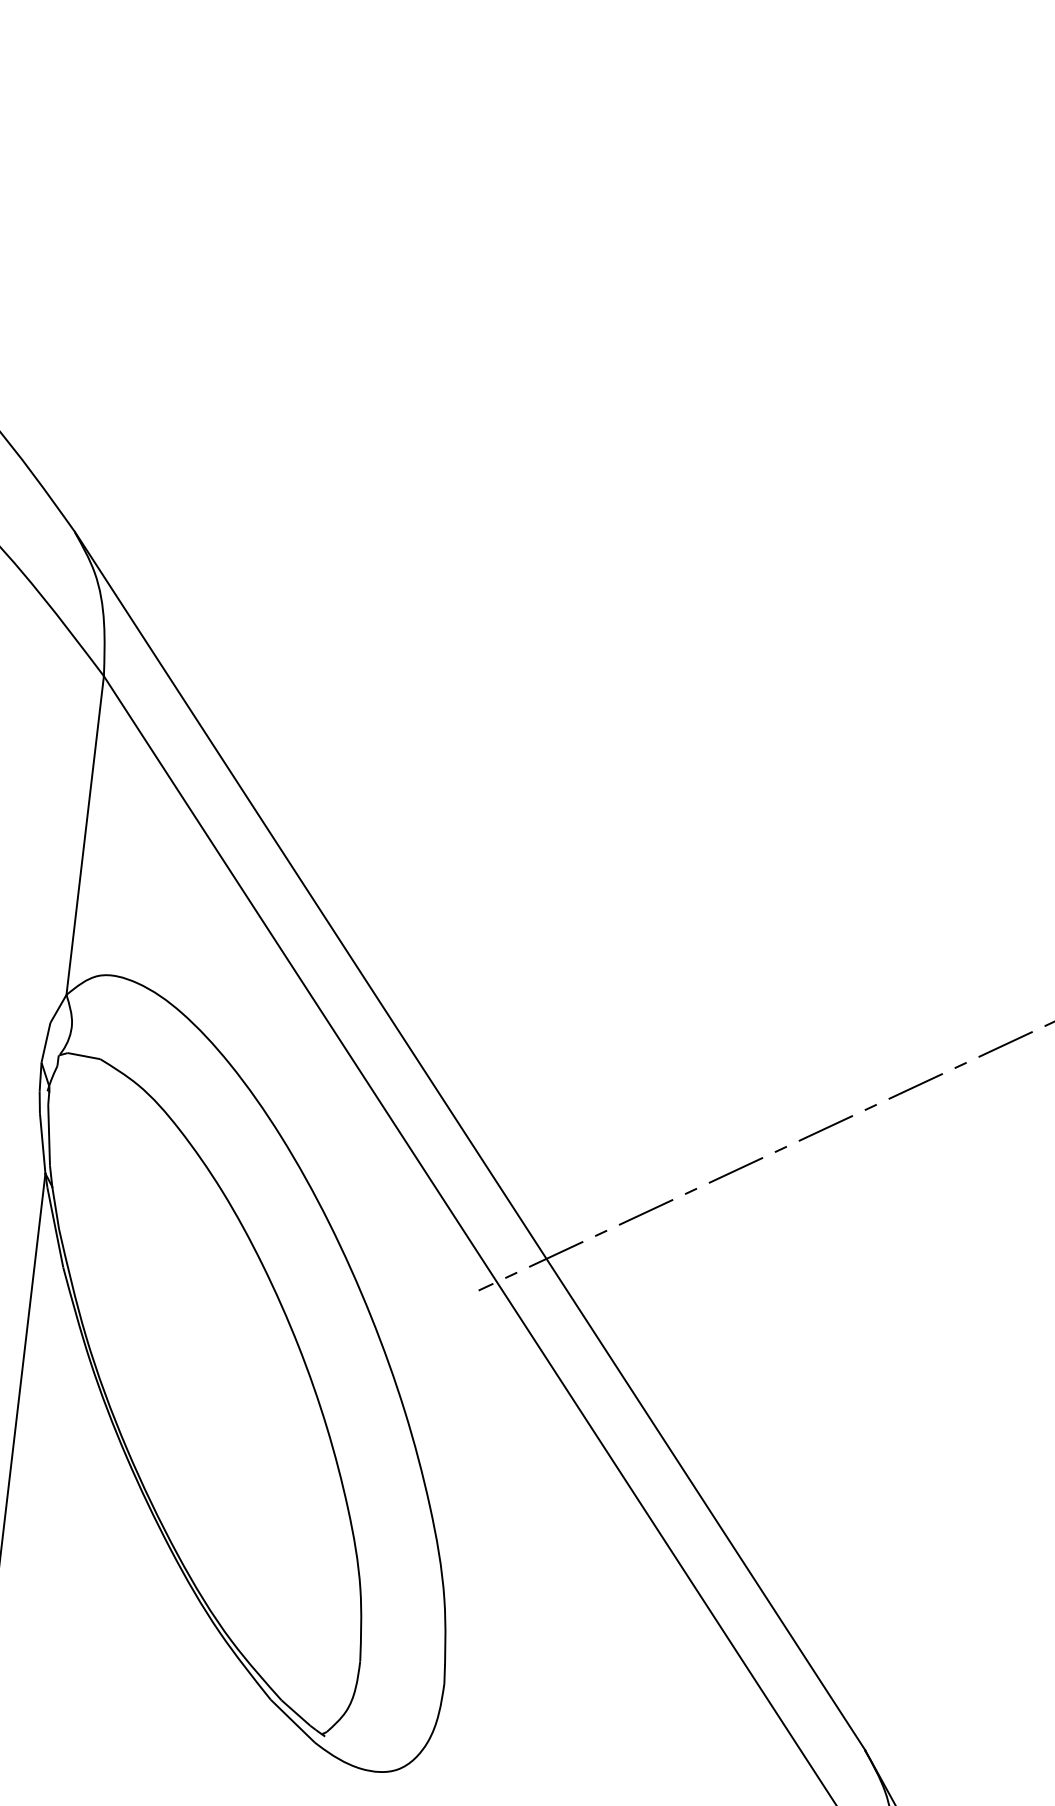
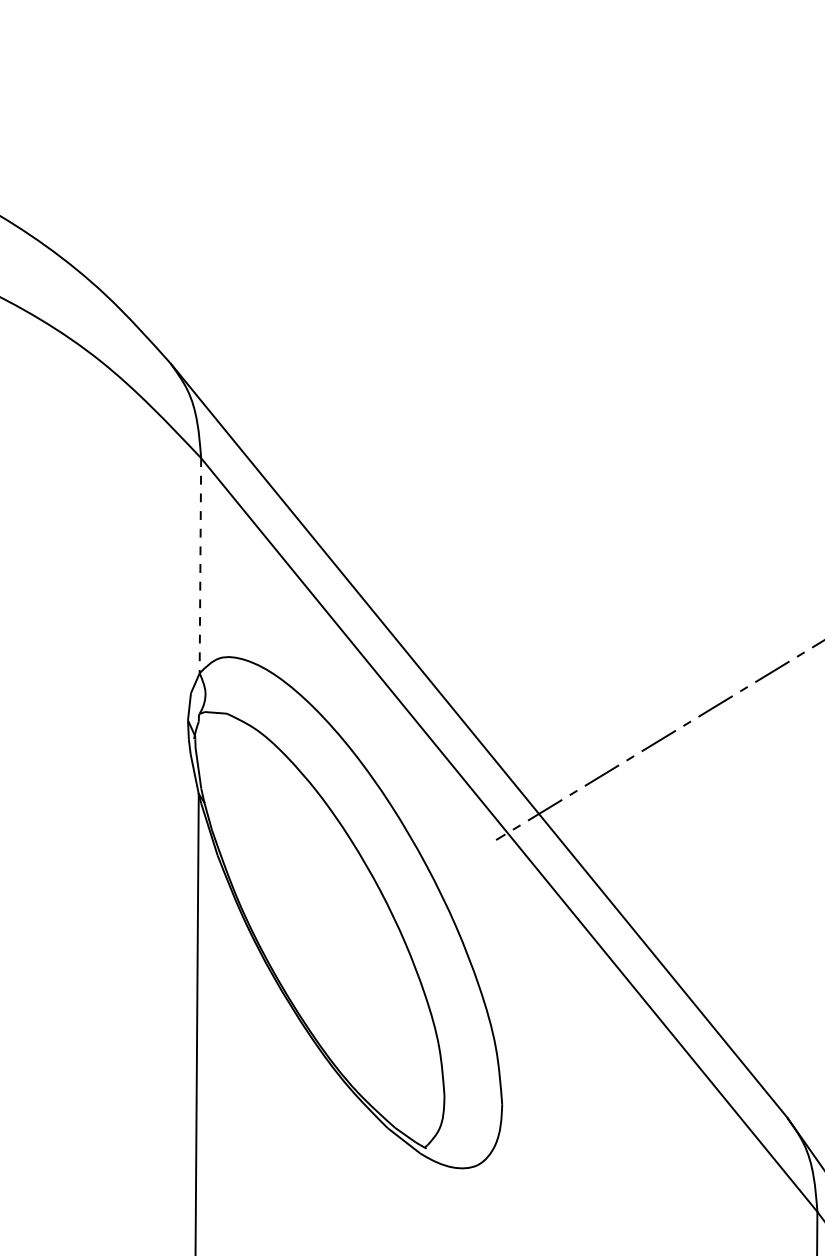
line: (85, 835) -> (200, 565), solid -> dashed

